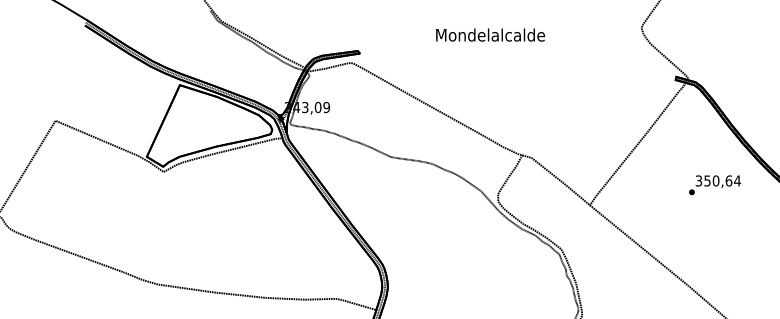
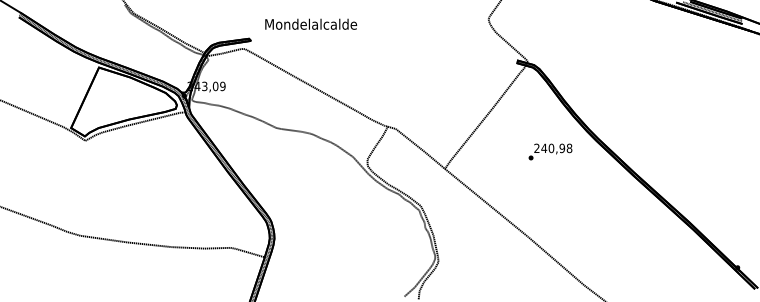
text: (490, 34) -> (311, 23), moved
text: (718, 181) -> (553, 148), 350,64 -> 240,98

